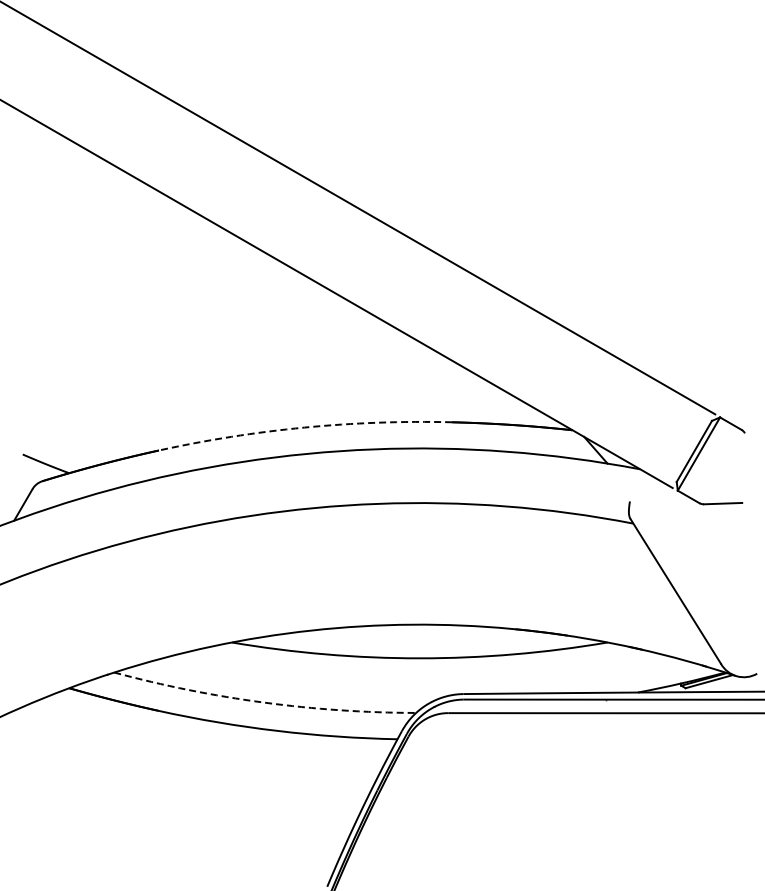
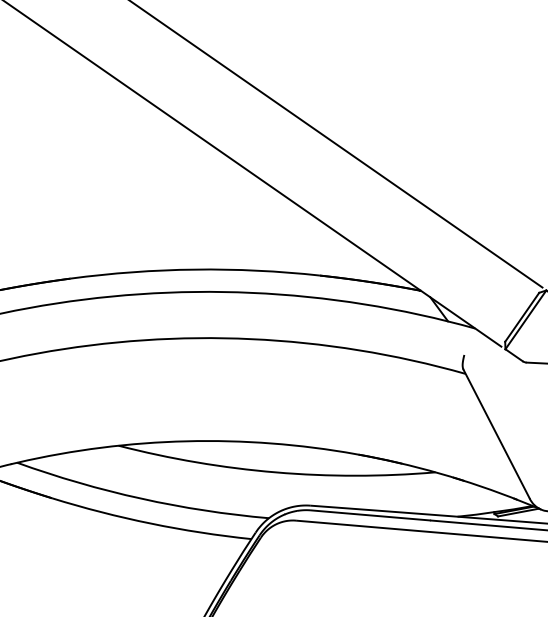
arc: (304, 427) -> (195, 269), dashed -> solid
arc: (263, 702) -> (140, 498), dashed -> solid

